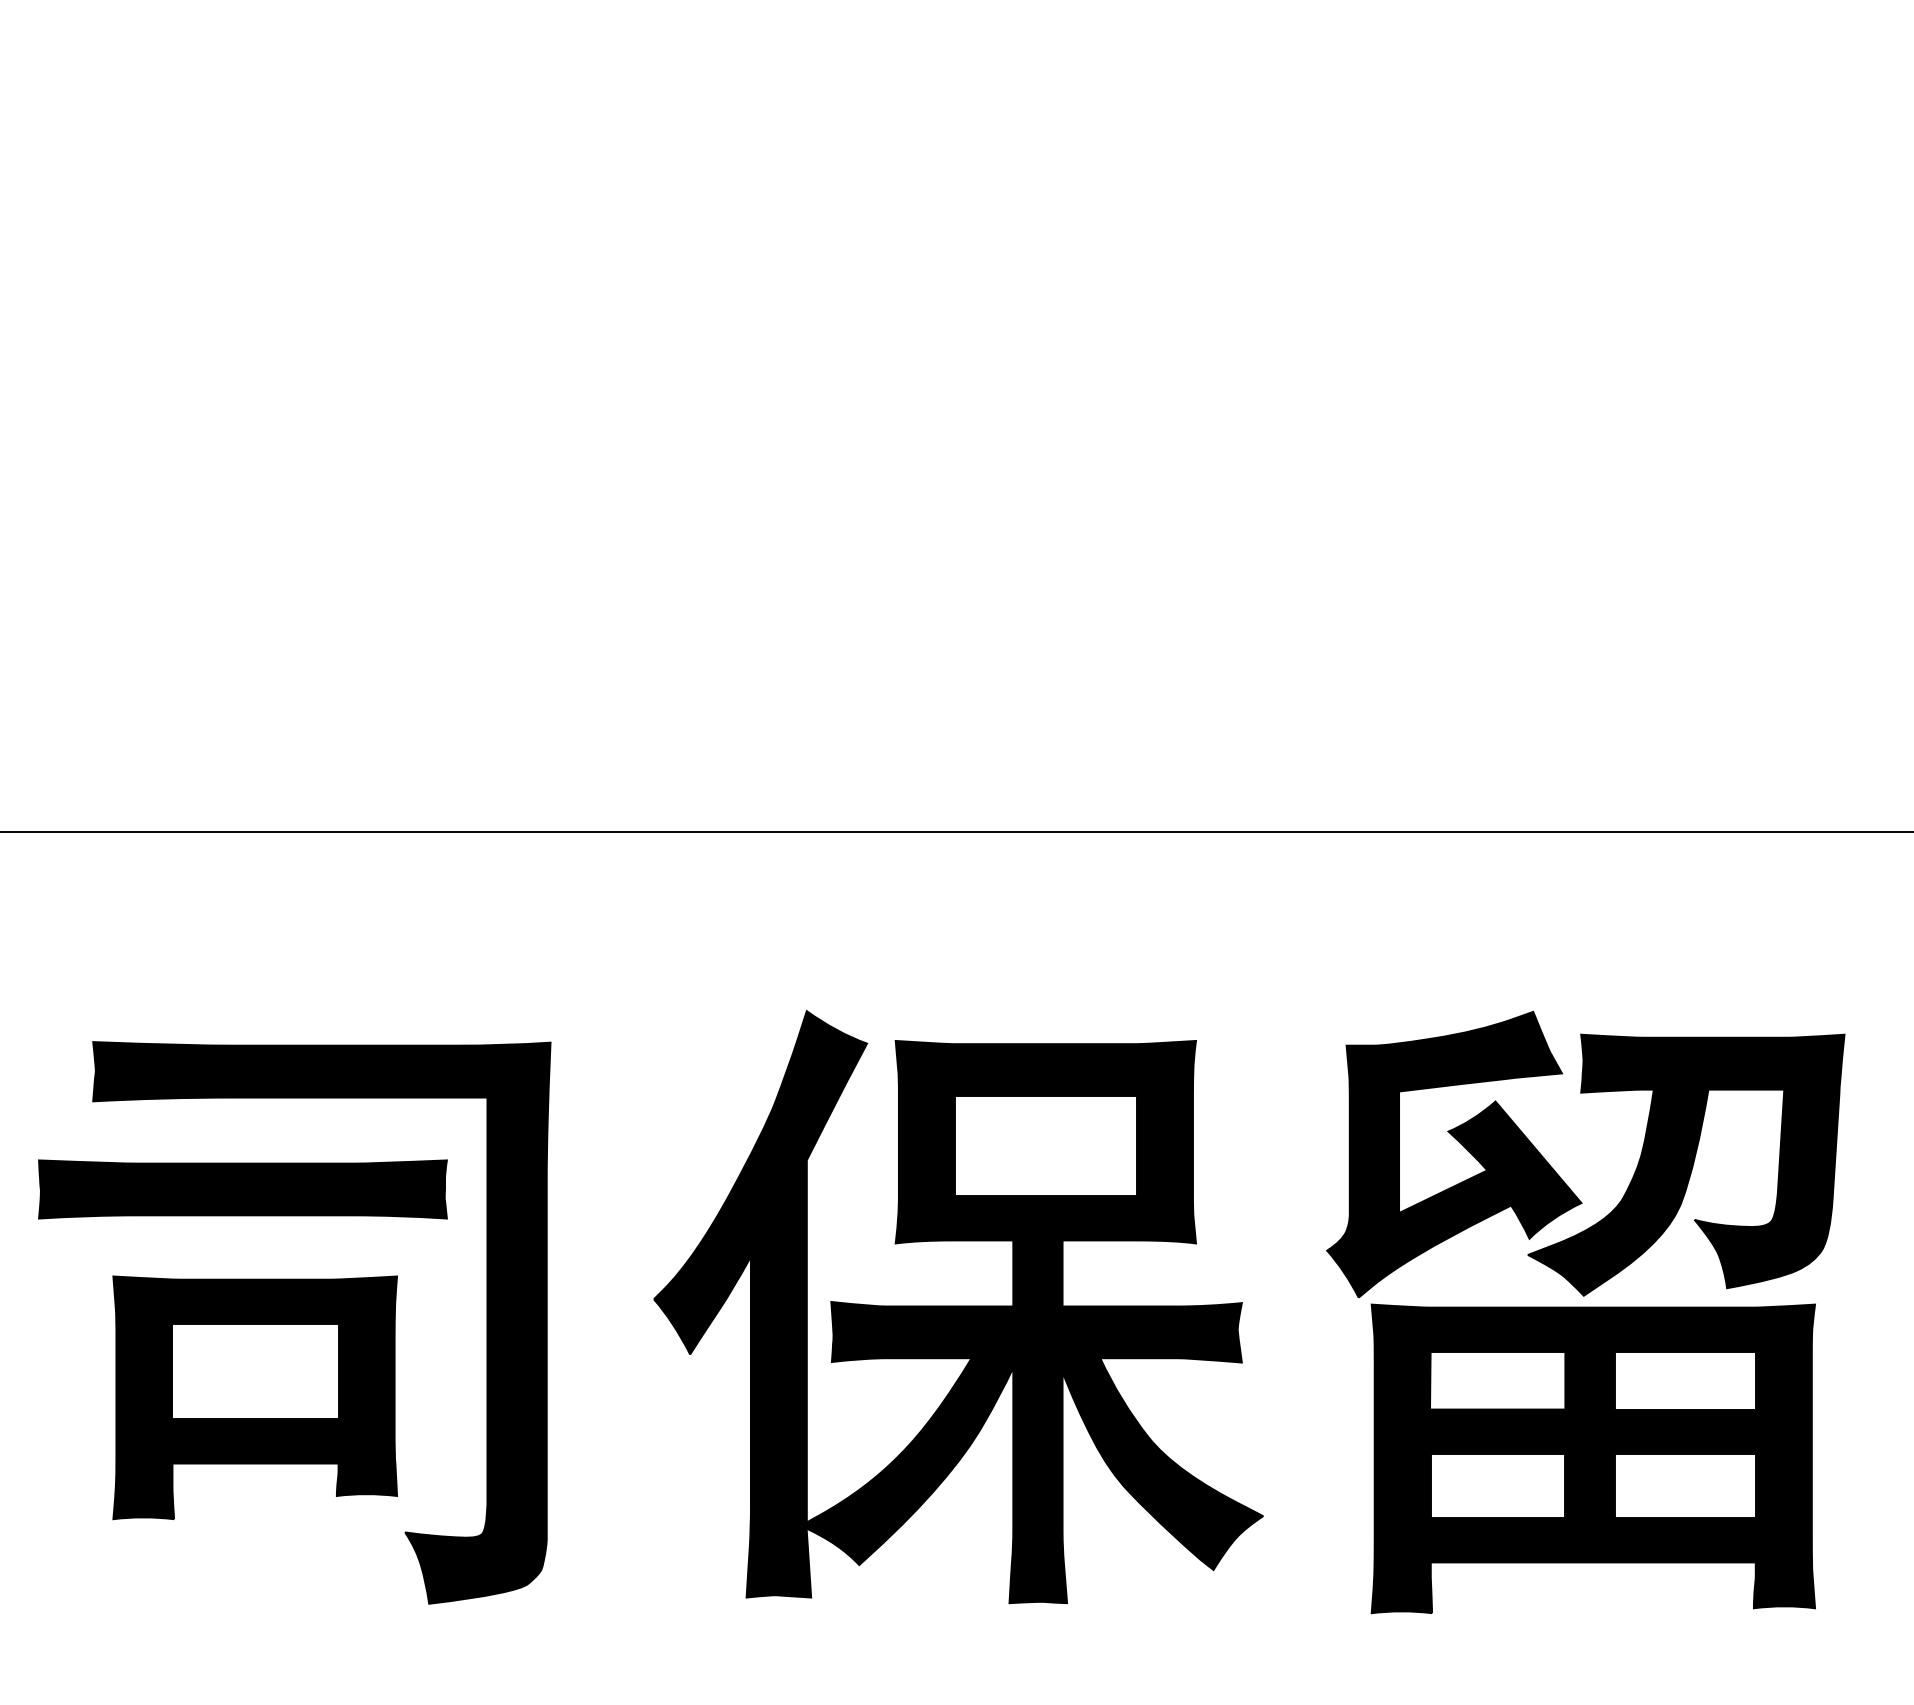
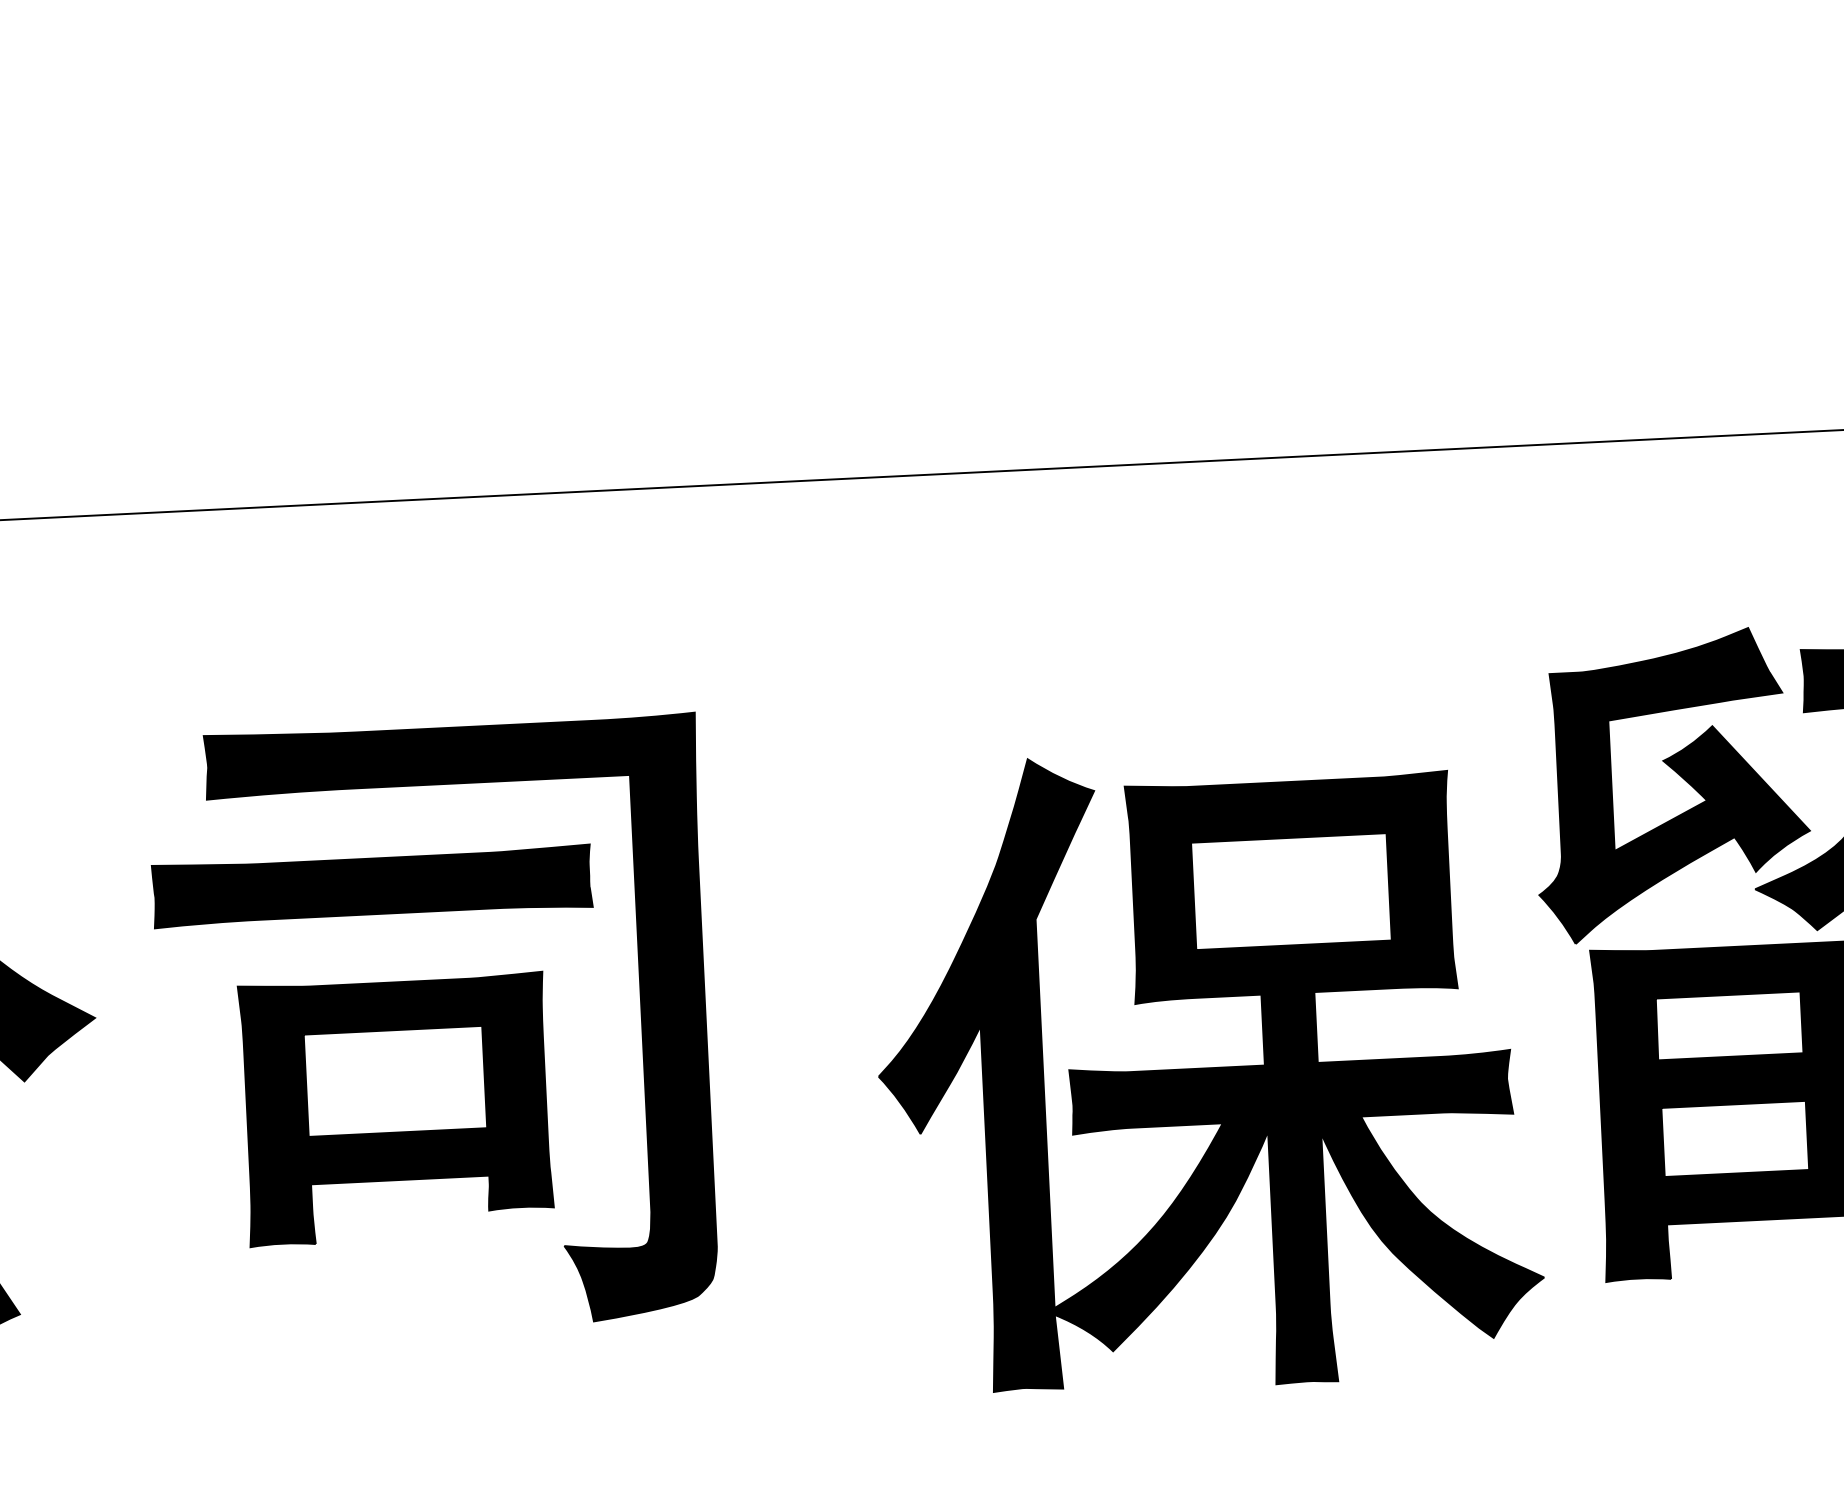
part: (958, 1306) -> (1206, 1068), moved

